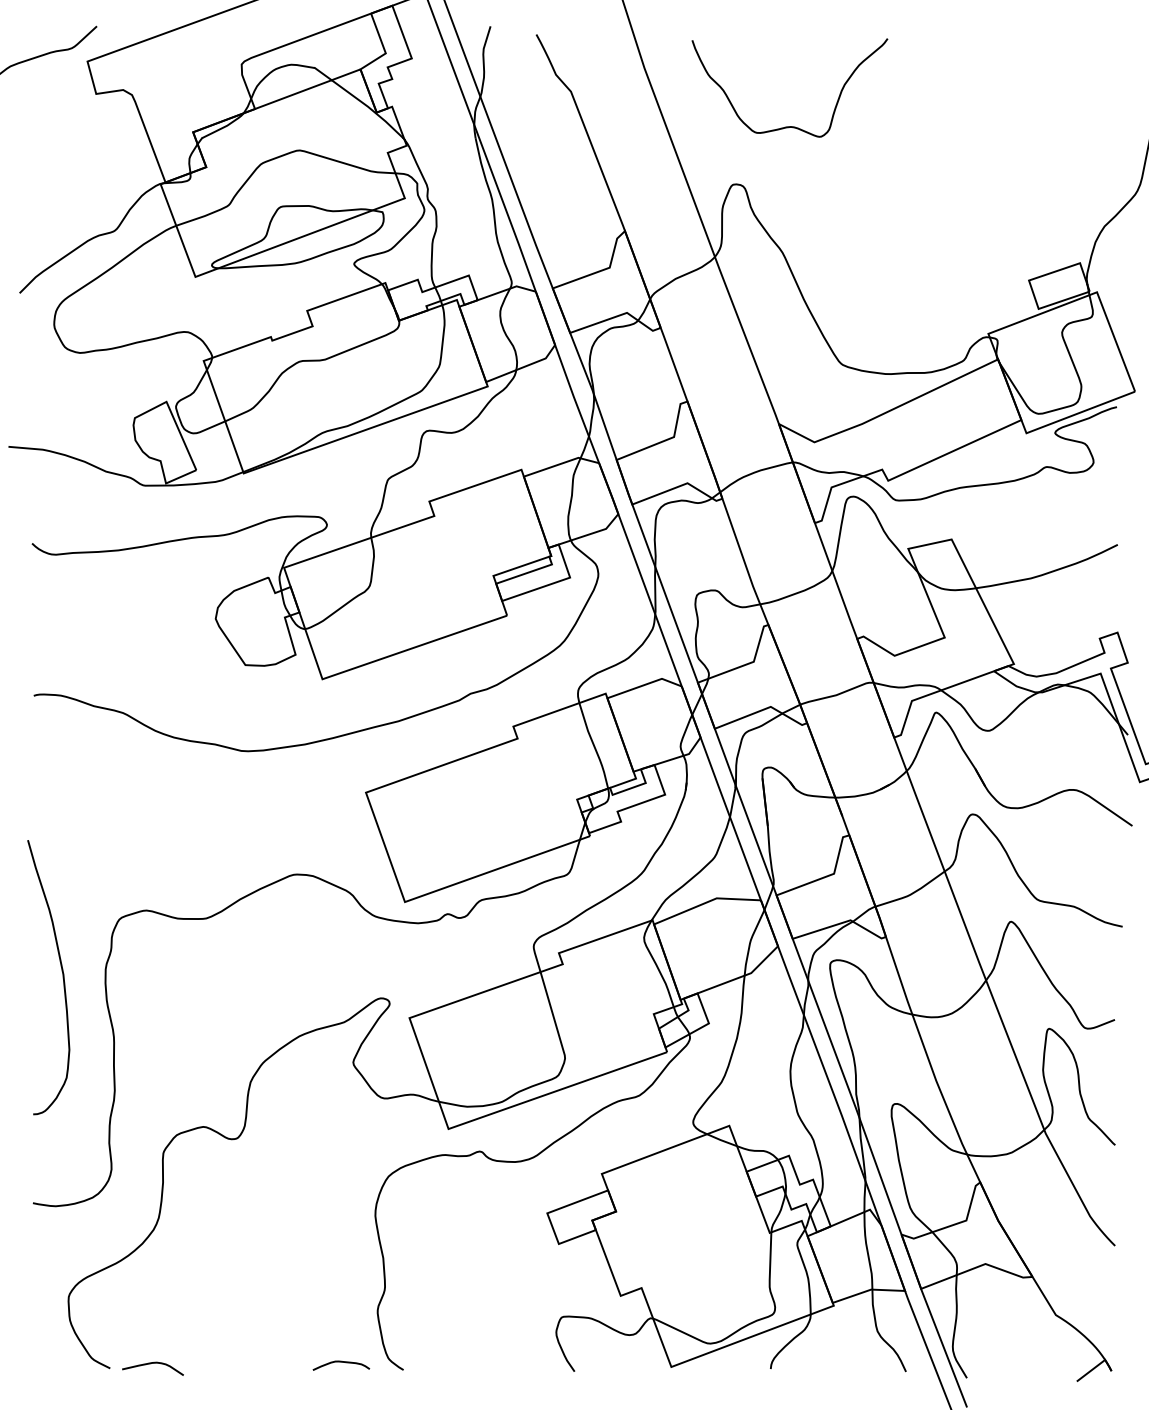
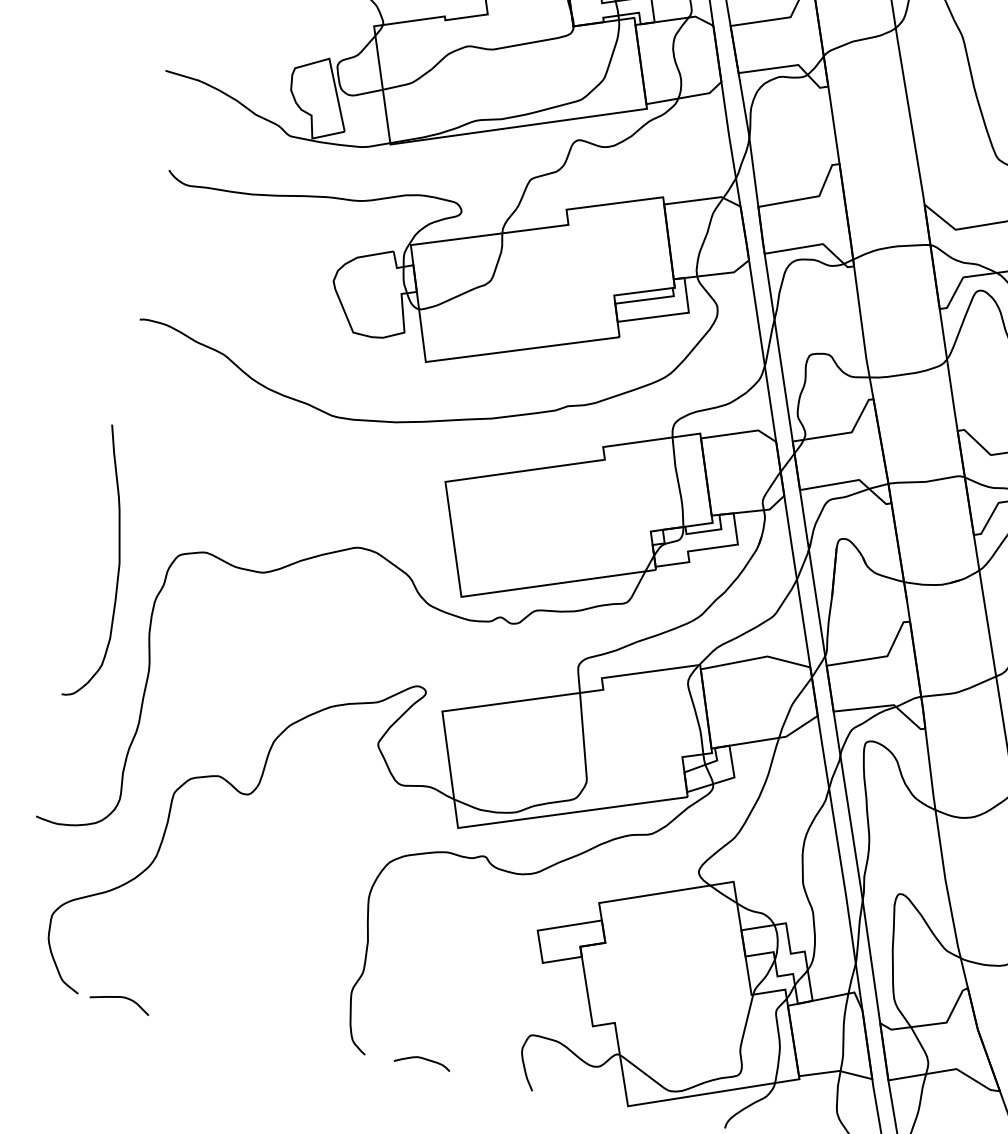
curve: (62, 977) -> (118, 566), moved
curve: (341, 1362) -> (423, 1059), moved

